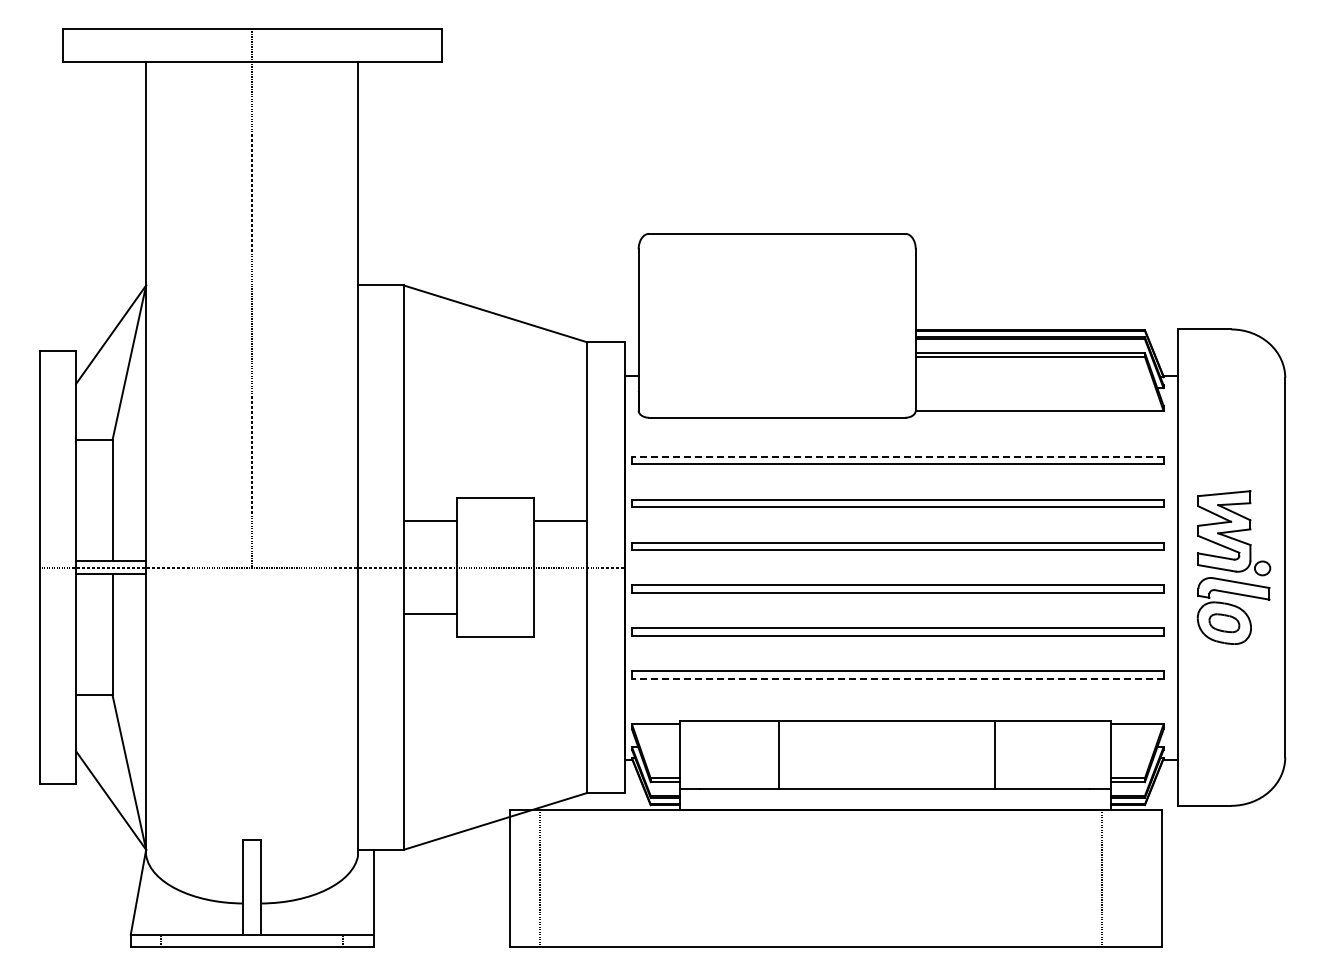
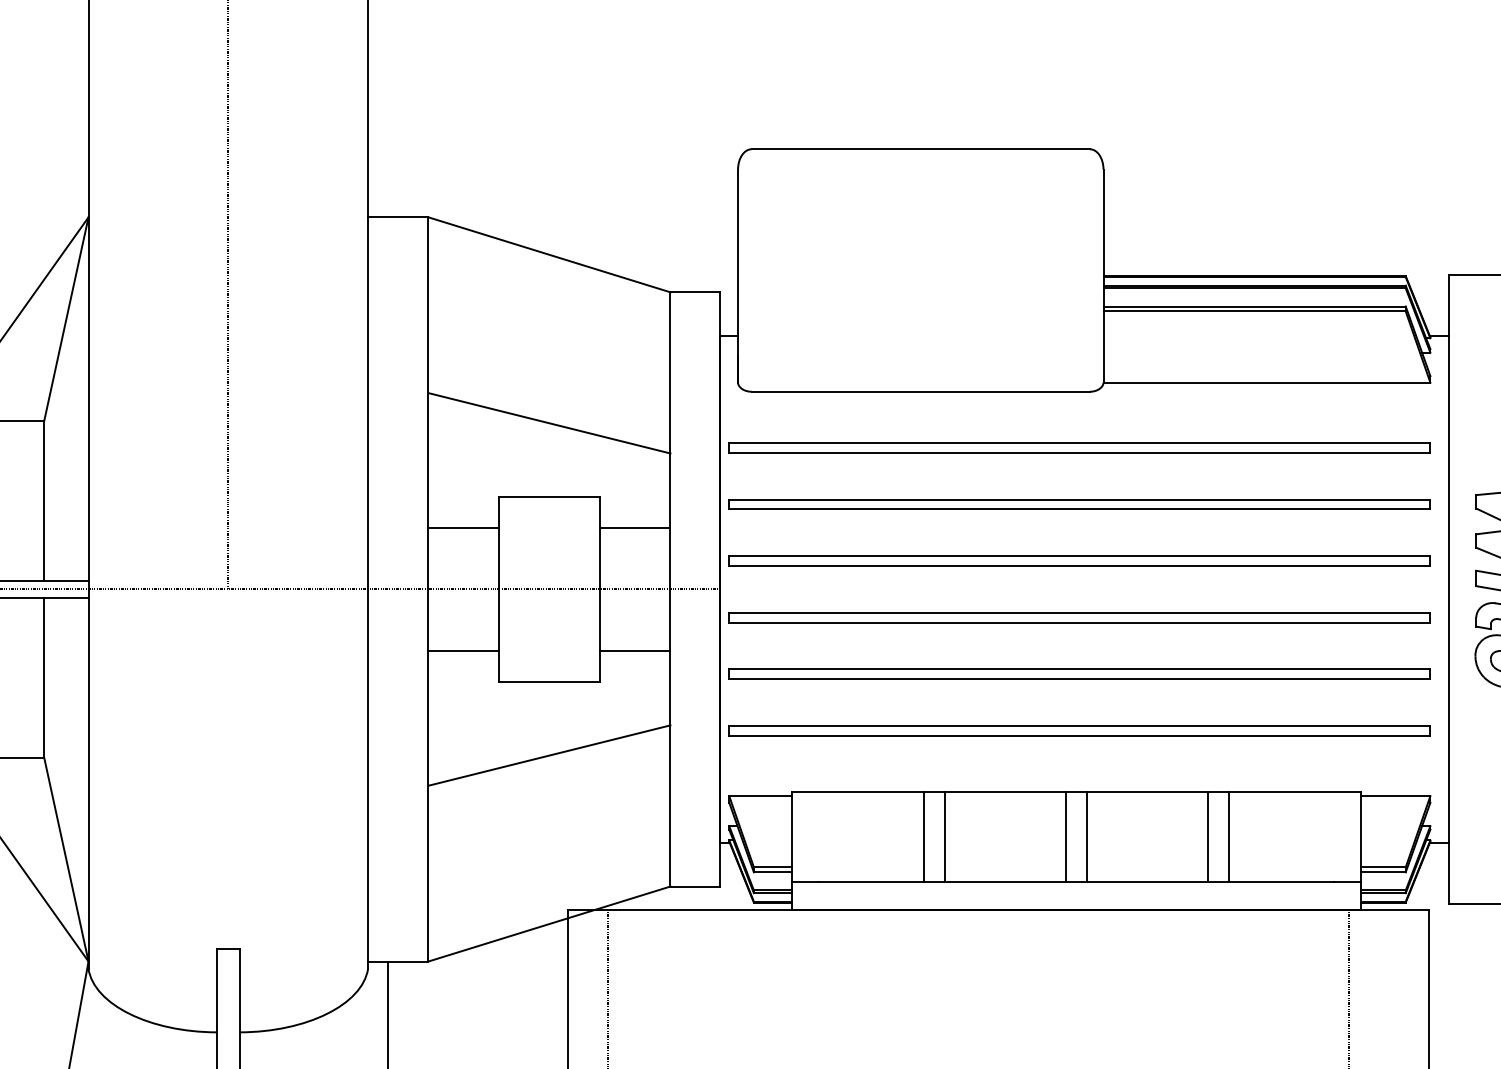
line: (495, 441) -> (549, 423), added
line: (897, 456) -> (1079, 442), dashed -> solid
line: (560, 614) -> (634, 651), added
line: (897, 678) -> (1079, 735), dashed -> solid
line: (495, 693) -> (549, 755), added
line: (795, 755) -> (944, 837), added
line: (887, 755) -> (1066, 837), added
line: (903, 755) -> (1087, 837), added
line: (1011, 755) -> (1229, 837), added

